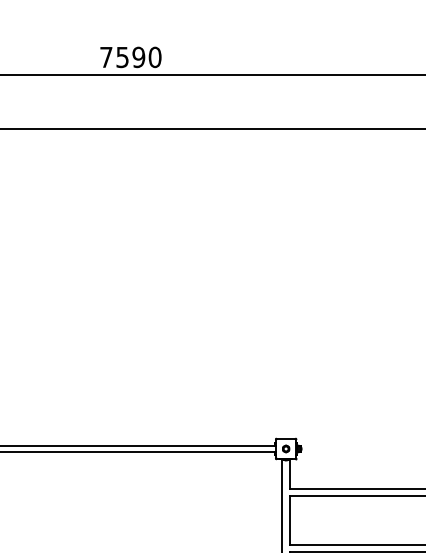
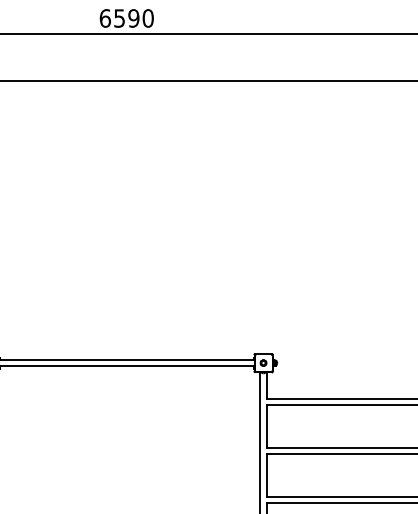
text: (106, 57) -> (105, 18), 7590 -> 6590

